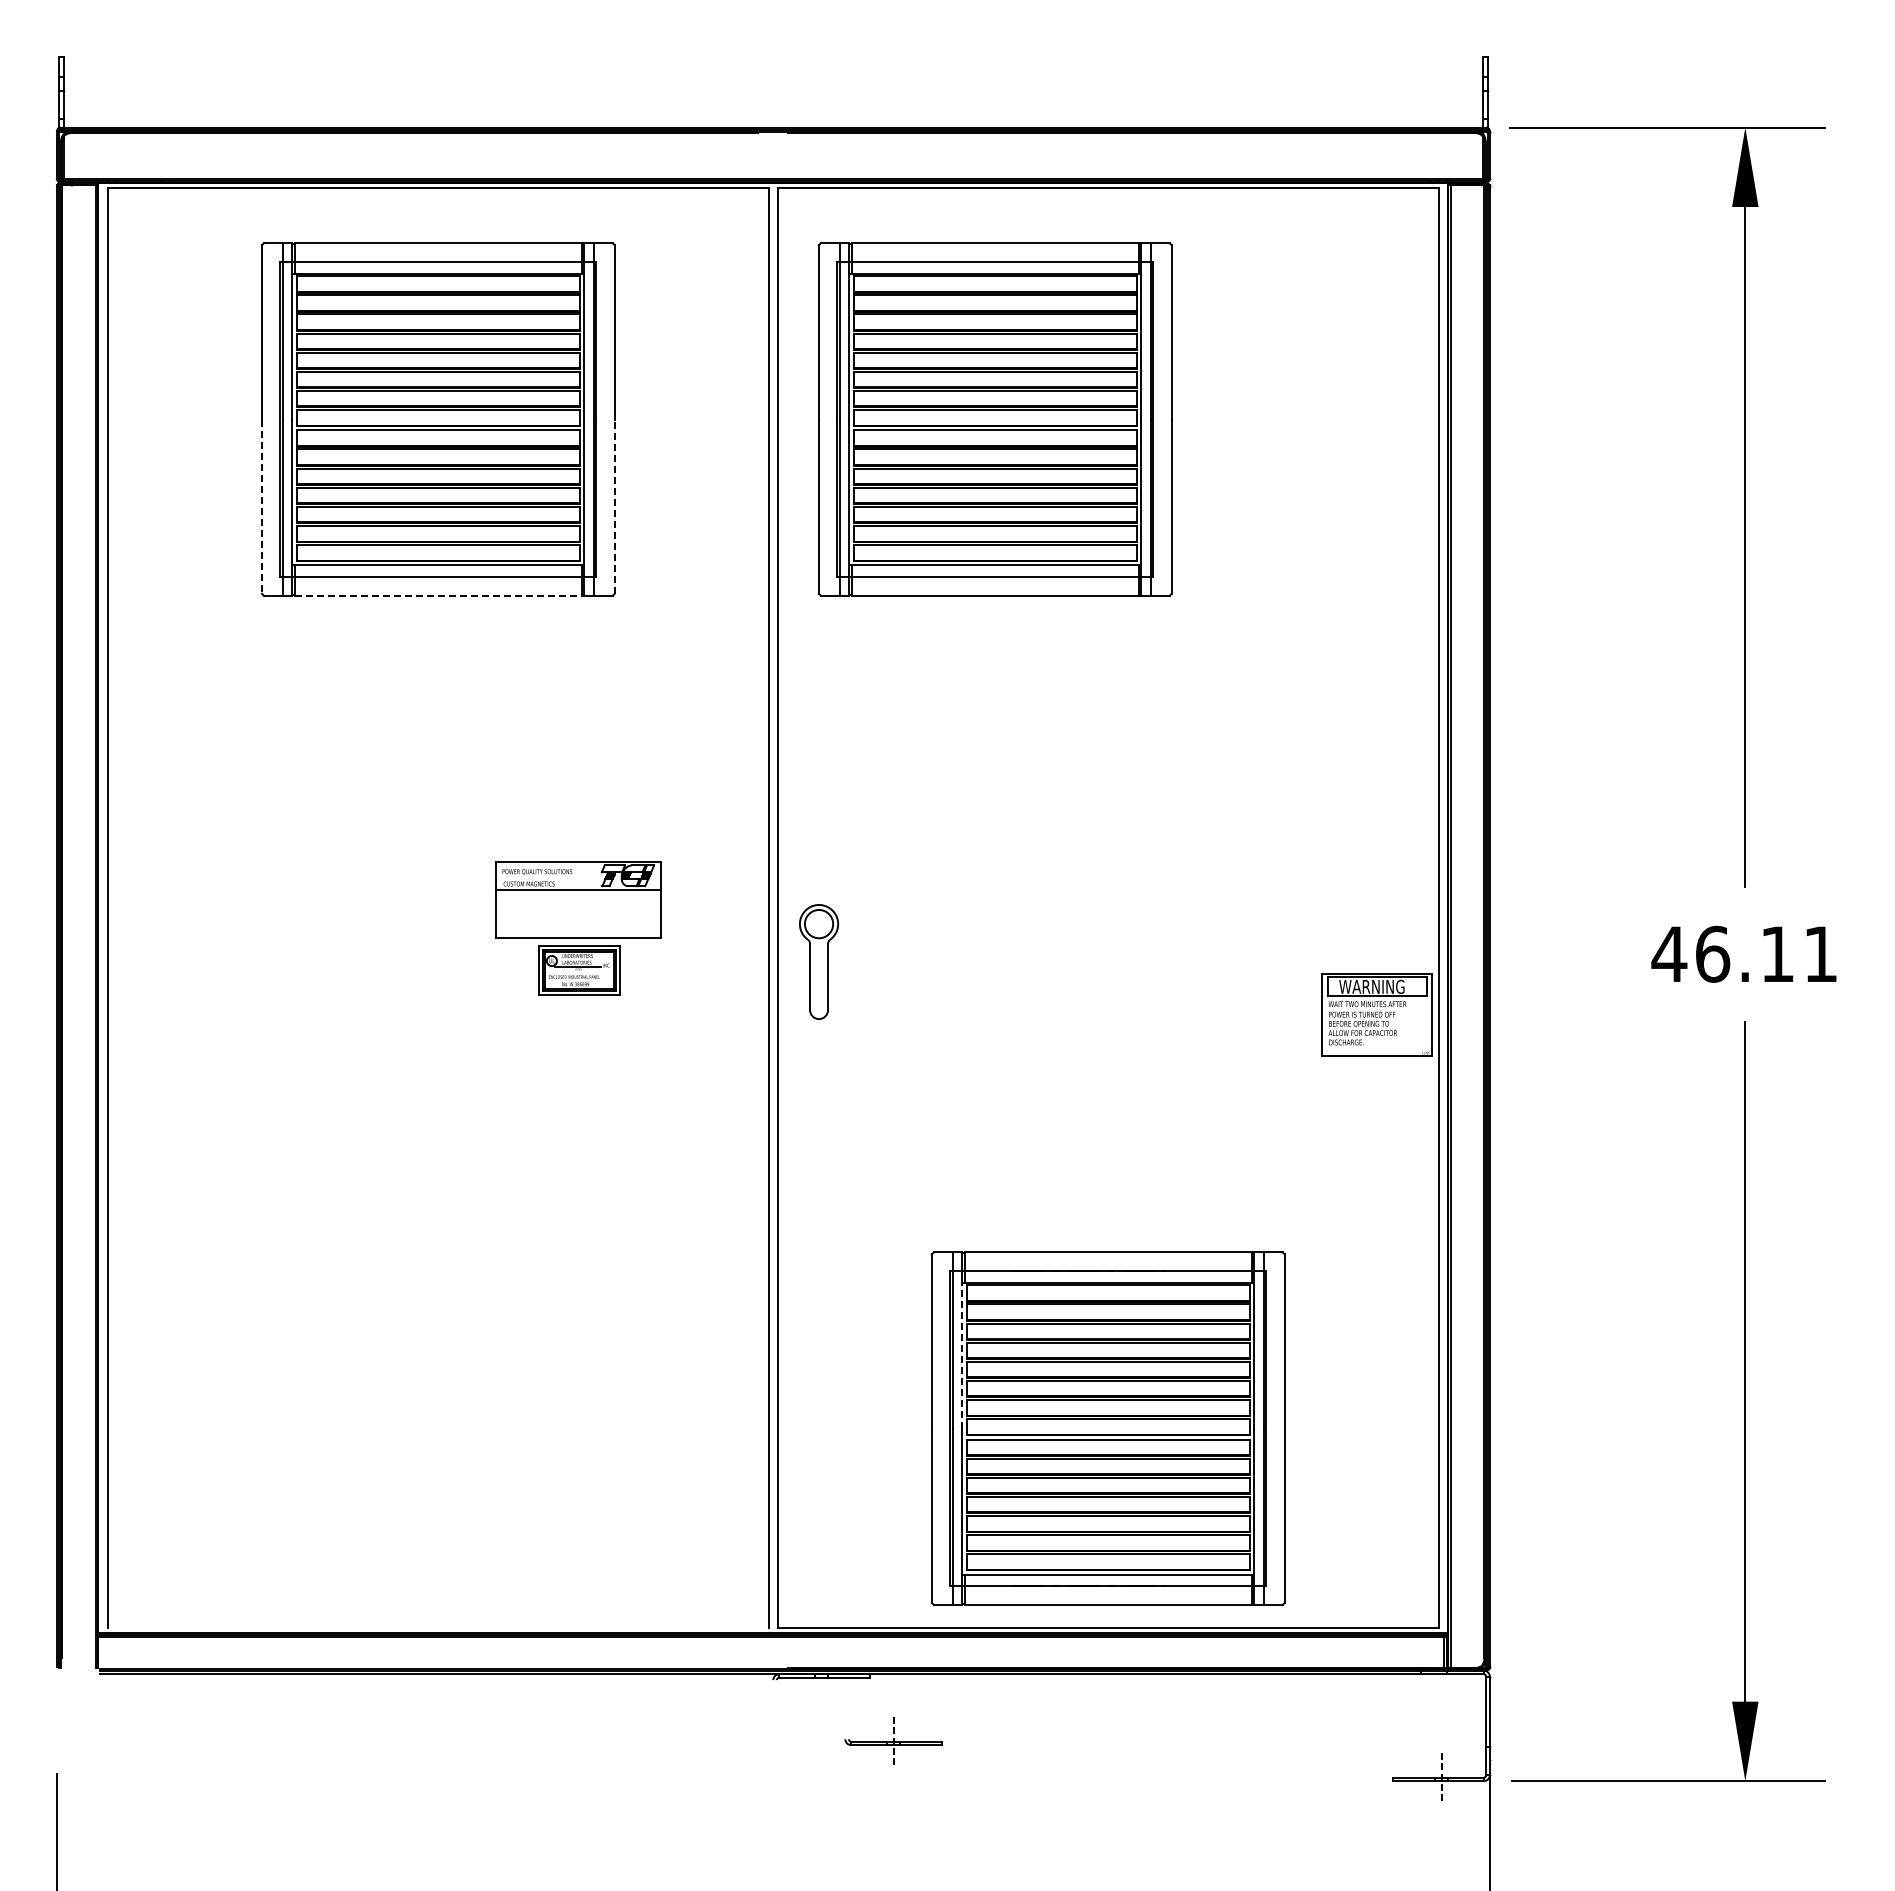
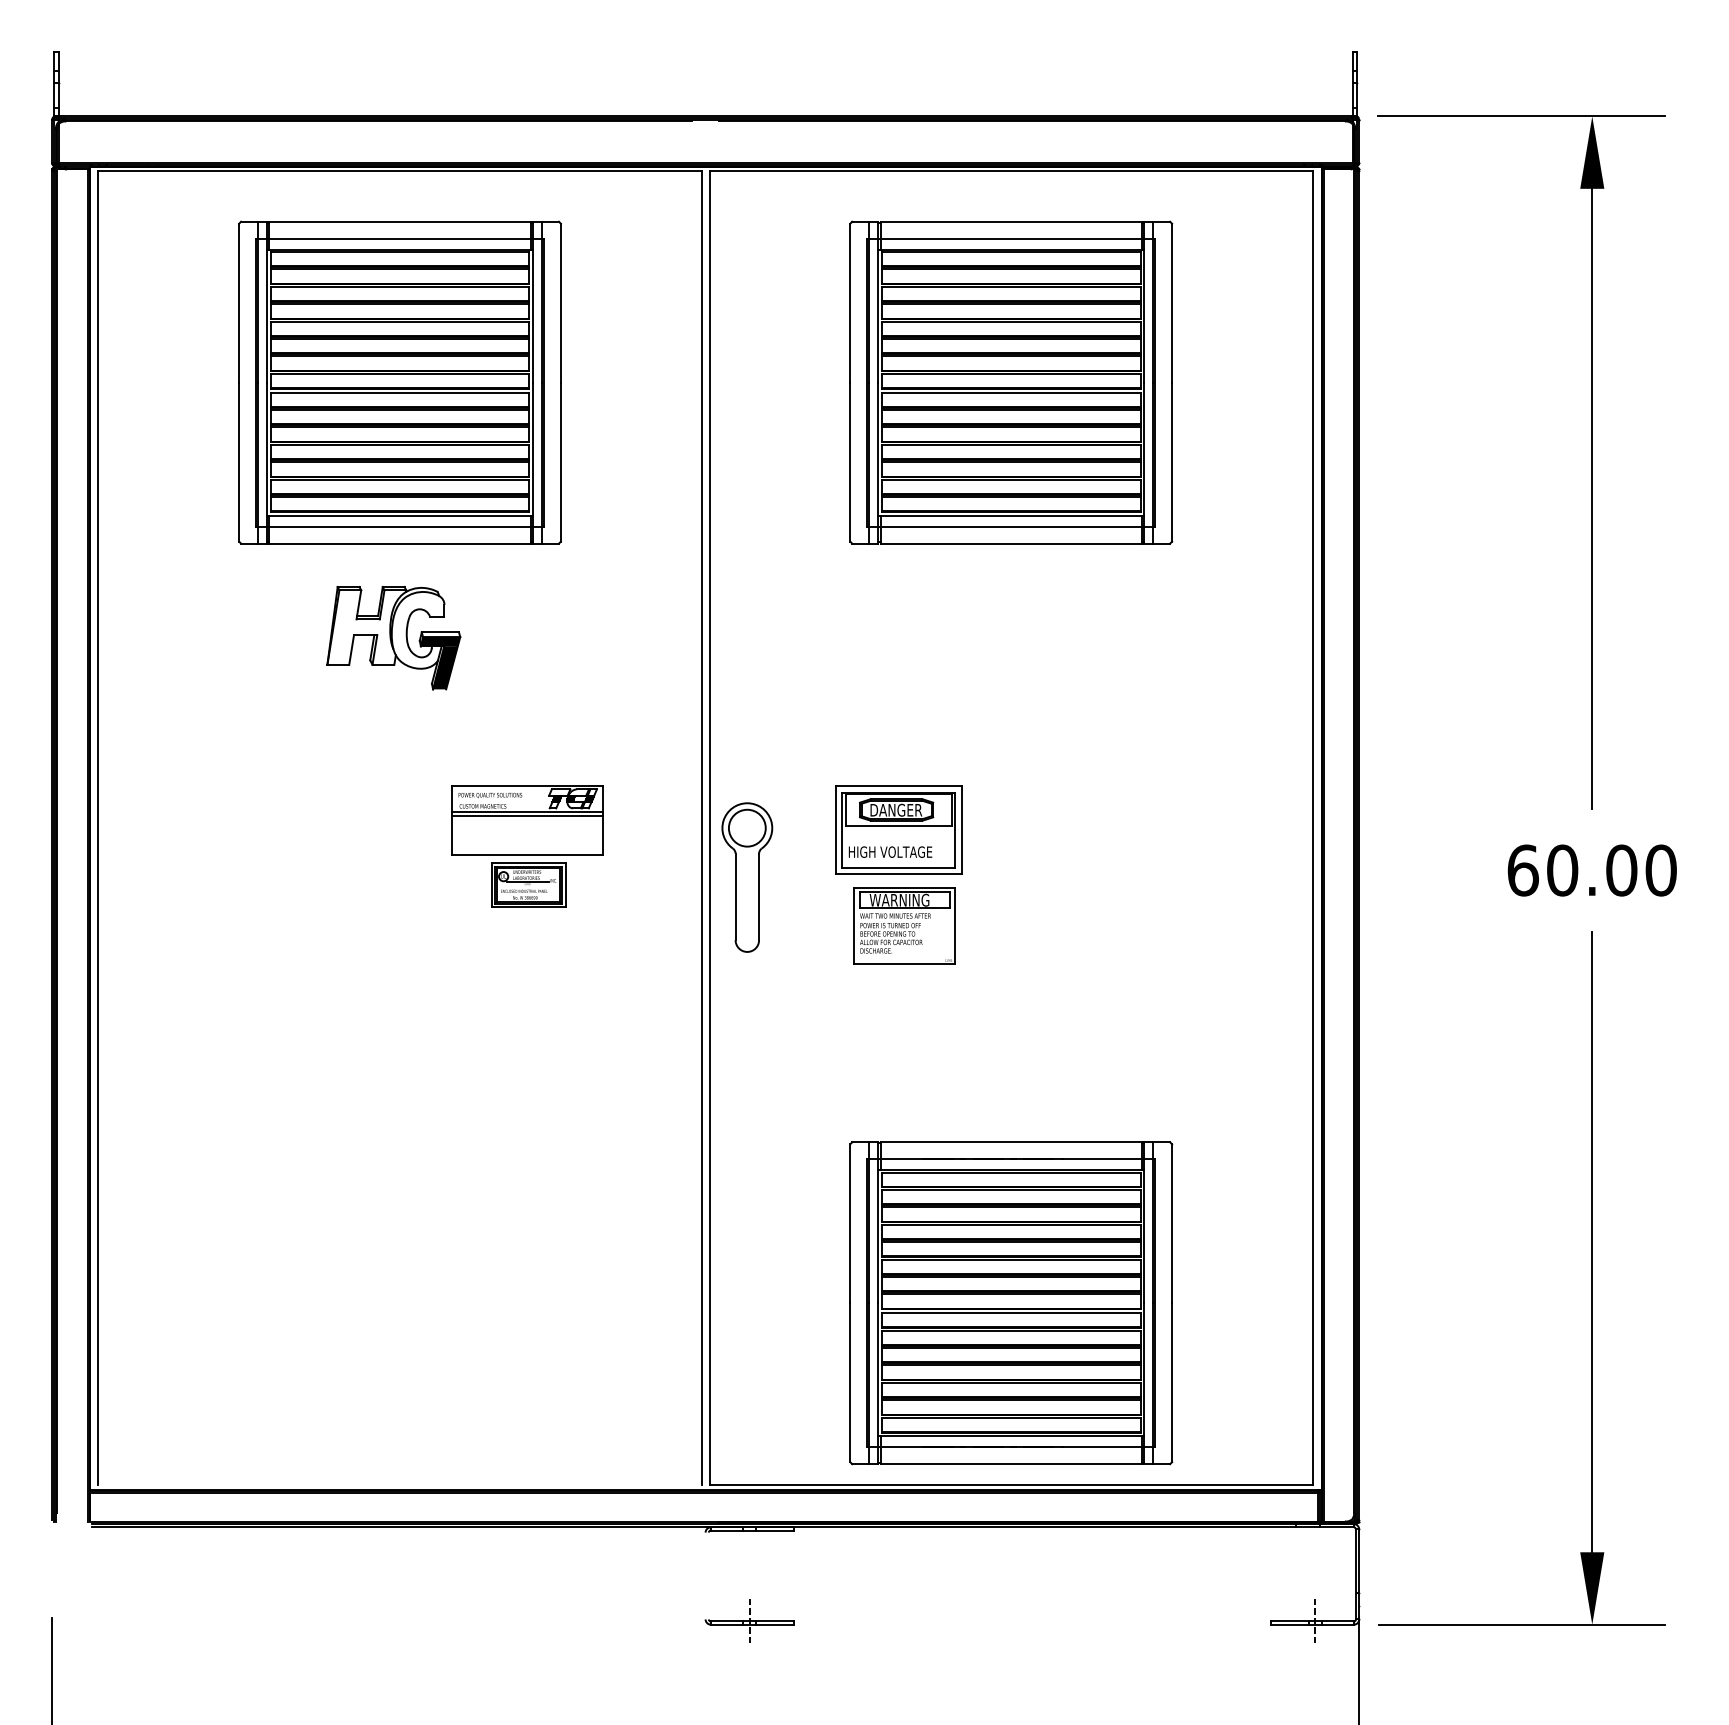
part: (994, 419) -> (1010, 382), moved
line: (614, 506) -> (560, 462), dashed -> solid
line: (261, 507) -> (238, 462), dashed -> solid
line: (438, 595) -> (400, 543), dashed -> solid
part: (431, 699) -> (393, 638), added
line: (578, 894) -> (527, 815), added
part: (984, 909) -> (898, 829), added
text: (1744, 953) -> (1591, 869), 46.11 -> 60.00
part: (818, 961) -> (746, 877), size x1.43
part: (1376, 1014) -> (903, 925), moved
line: (962, 1355) -> (878, 1236), dashed -> solid
part: (893, 1740) -> (749, 1620), moved

